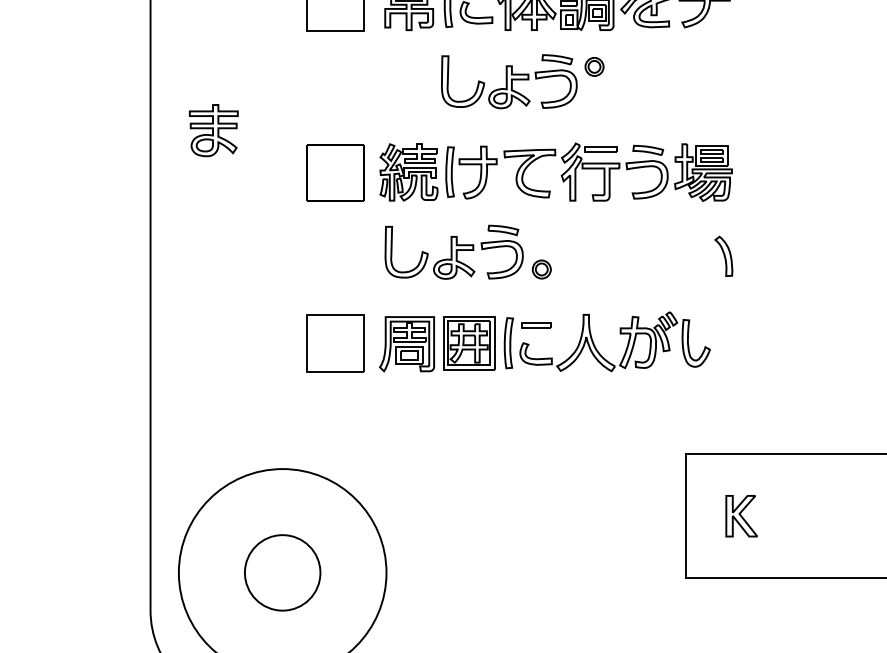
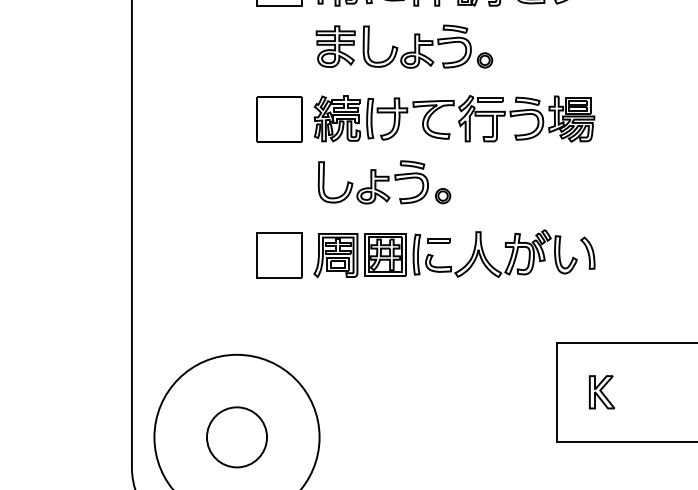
part: (594, 66) -> (484, 60), moved
part: (213, 130) -> (335, 46), moved
part: (723, 255) -> (587, 252), moved

